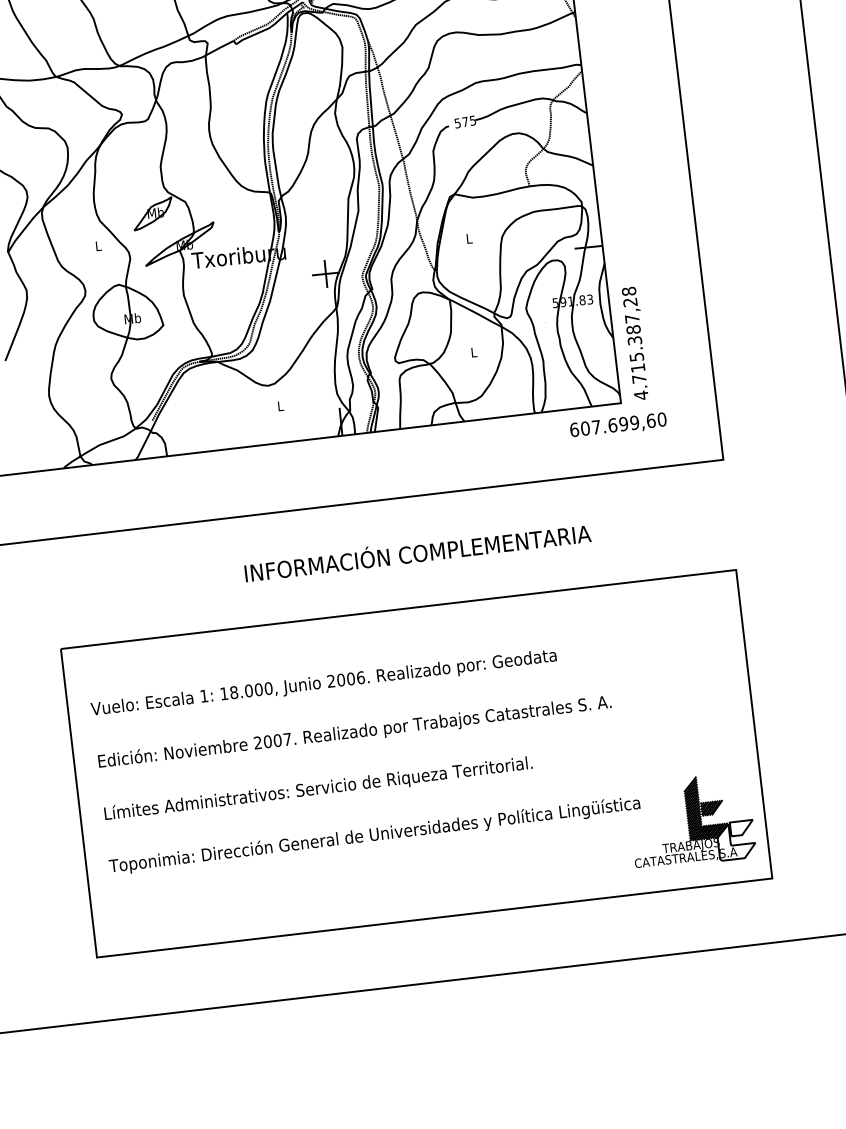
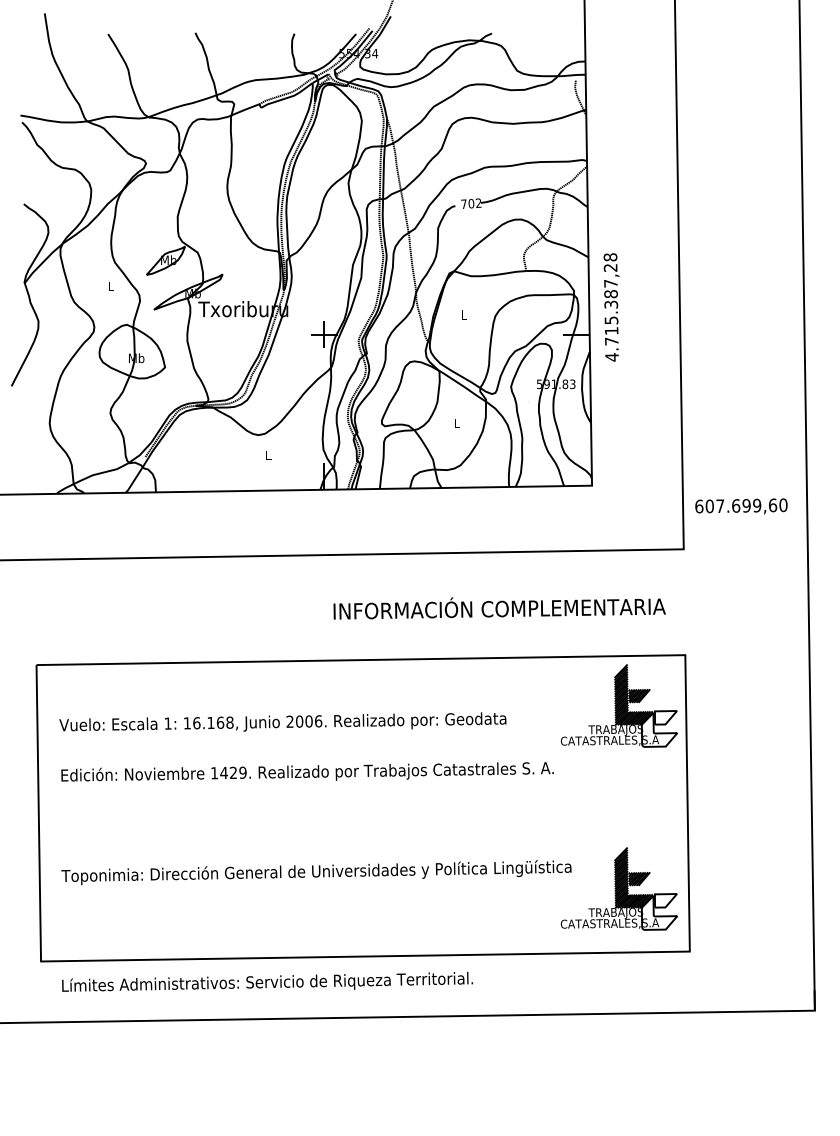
text: (465, 121) -> (471, 203), 575 -> 702
text: (635, 343) -> (611, 307), moved
text: (618, 425) -> (741, 506), moved
text: (417, 553) -> (499, 608), moved
part: (671, 629) -> (618, 705), added
text: (251, 690) -> (213, 722), 18.000, -> 16.168,
text: (272, 740) -> (228, 772), 2007. -> 1429.
text: (318, 787) -> (267, 981), moved

